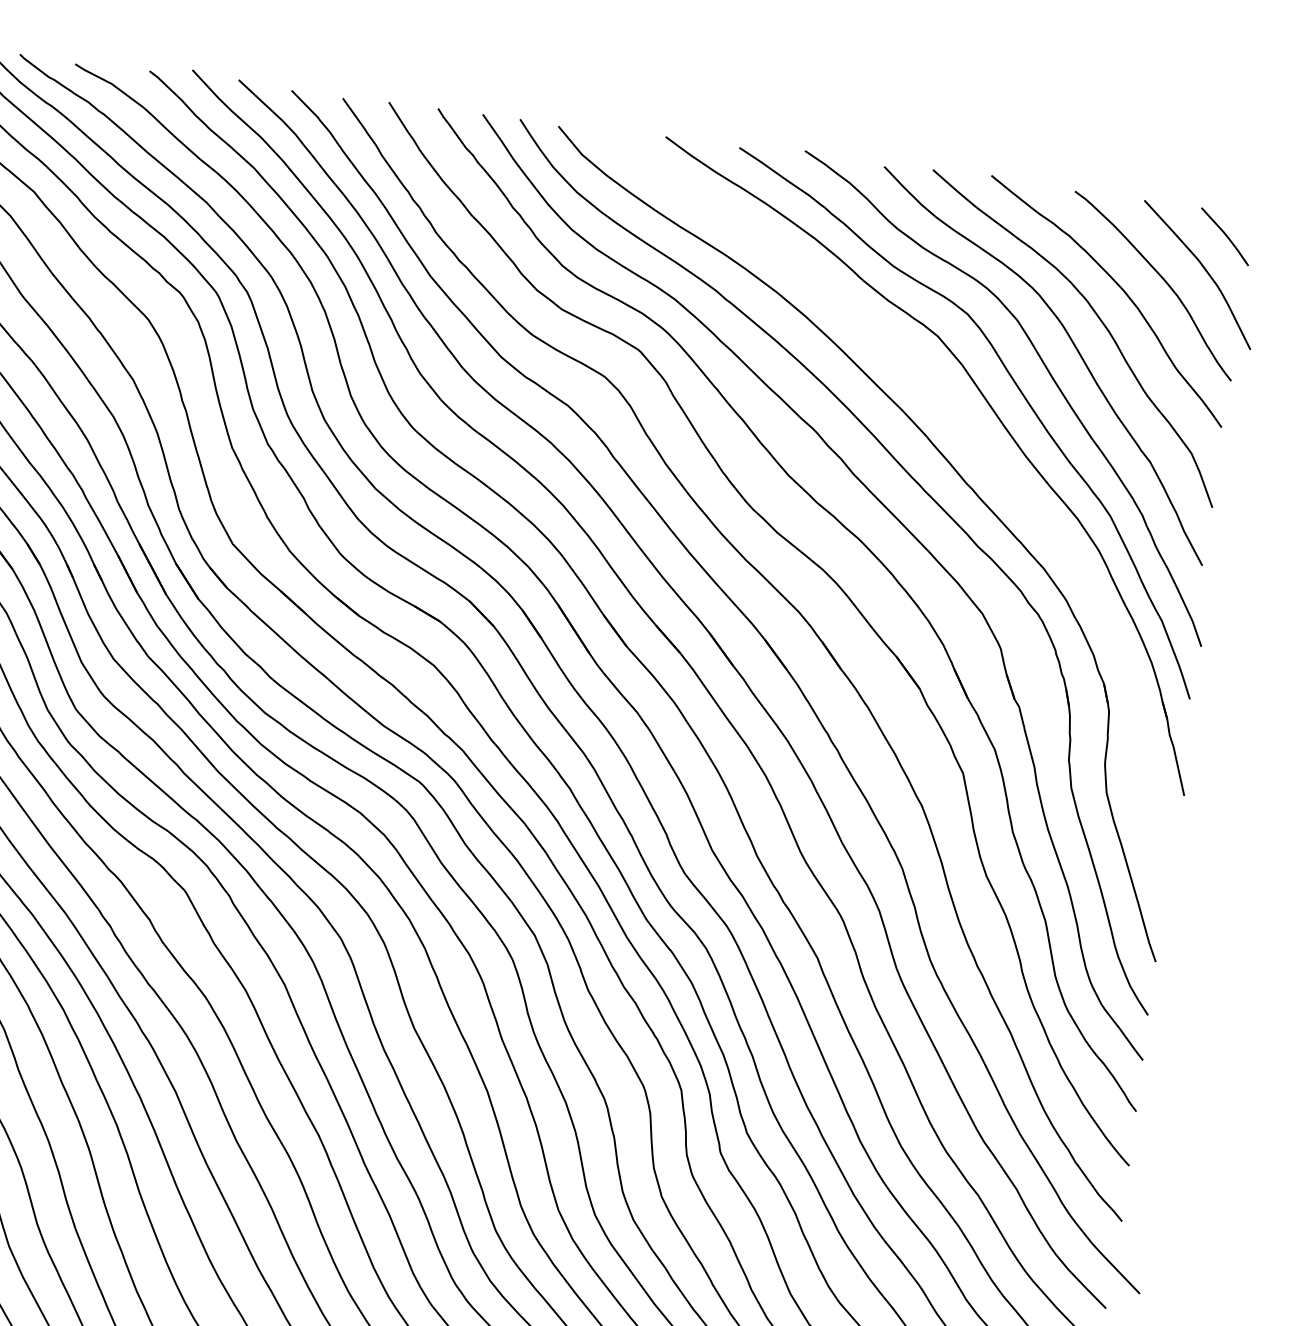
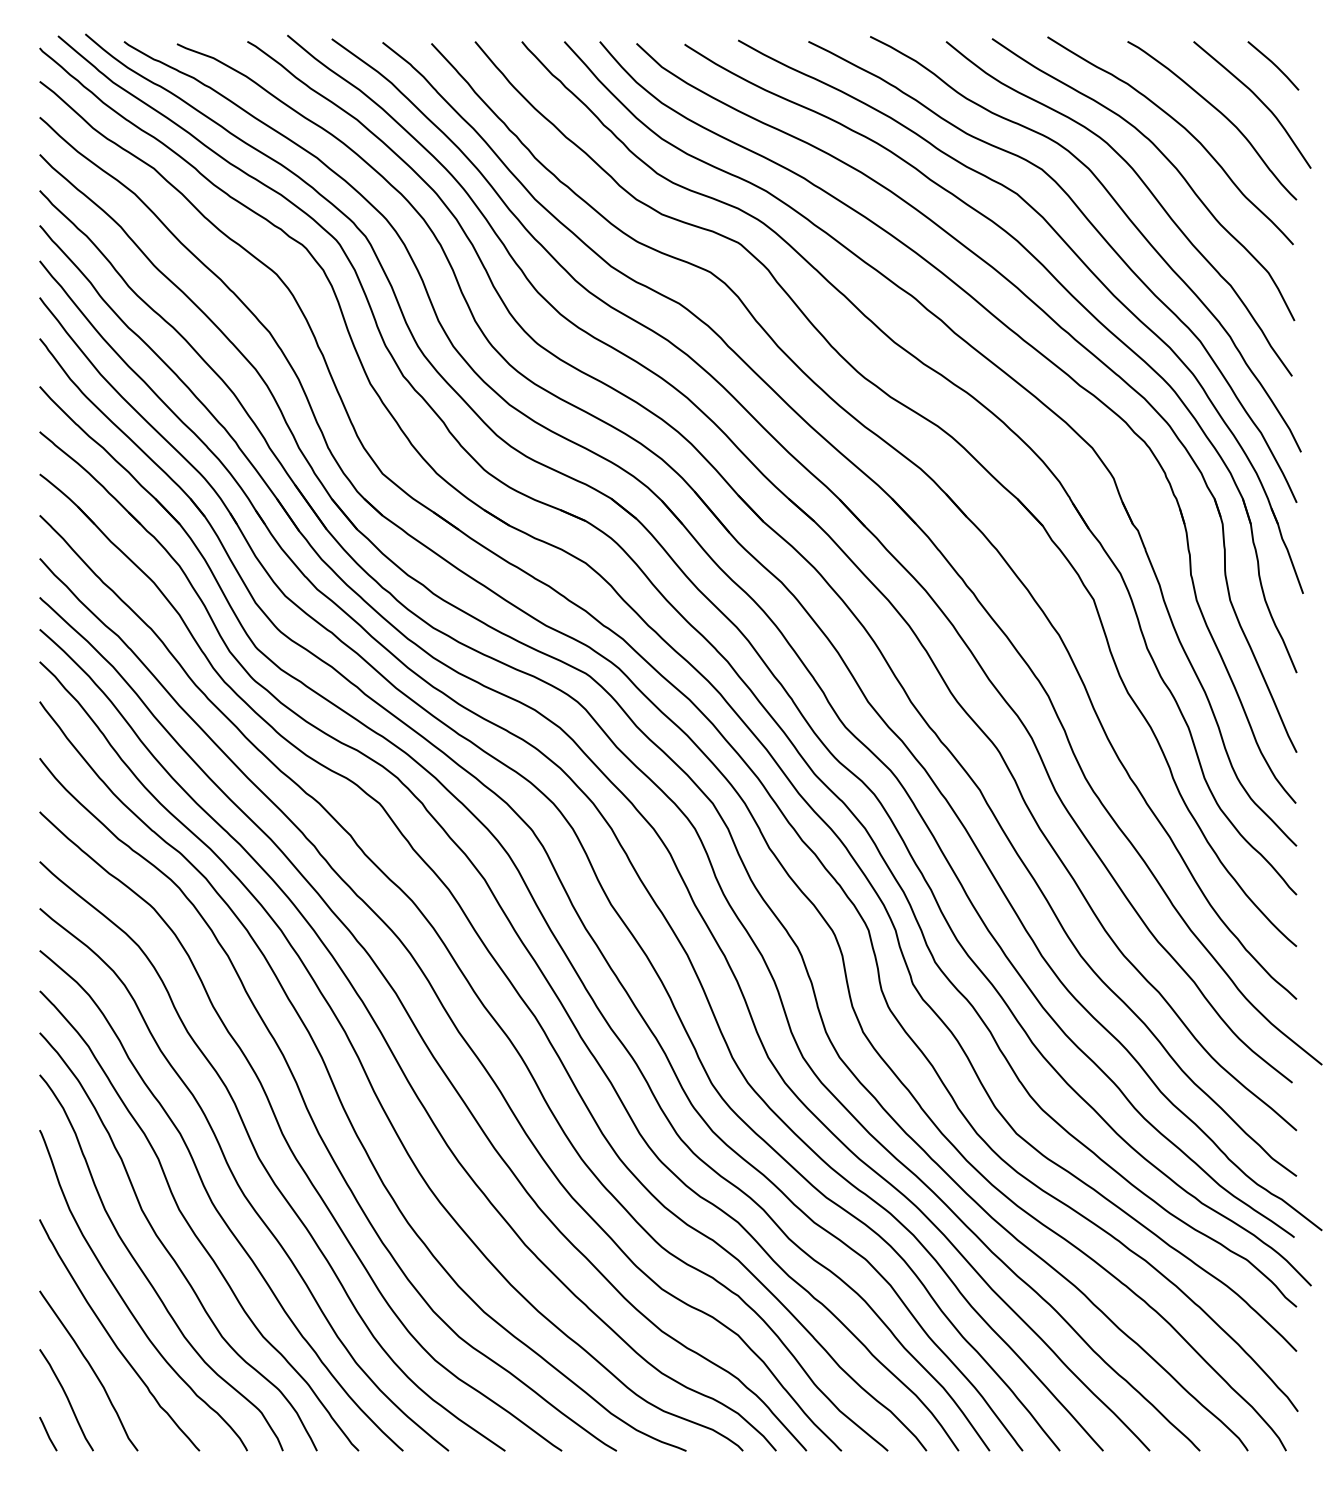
part: (972, 439) -> (1061, 286), added

